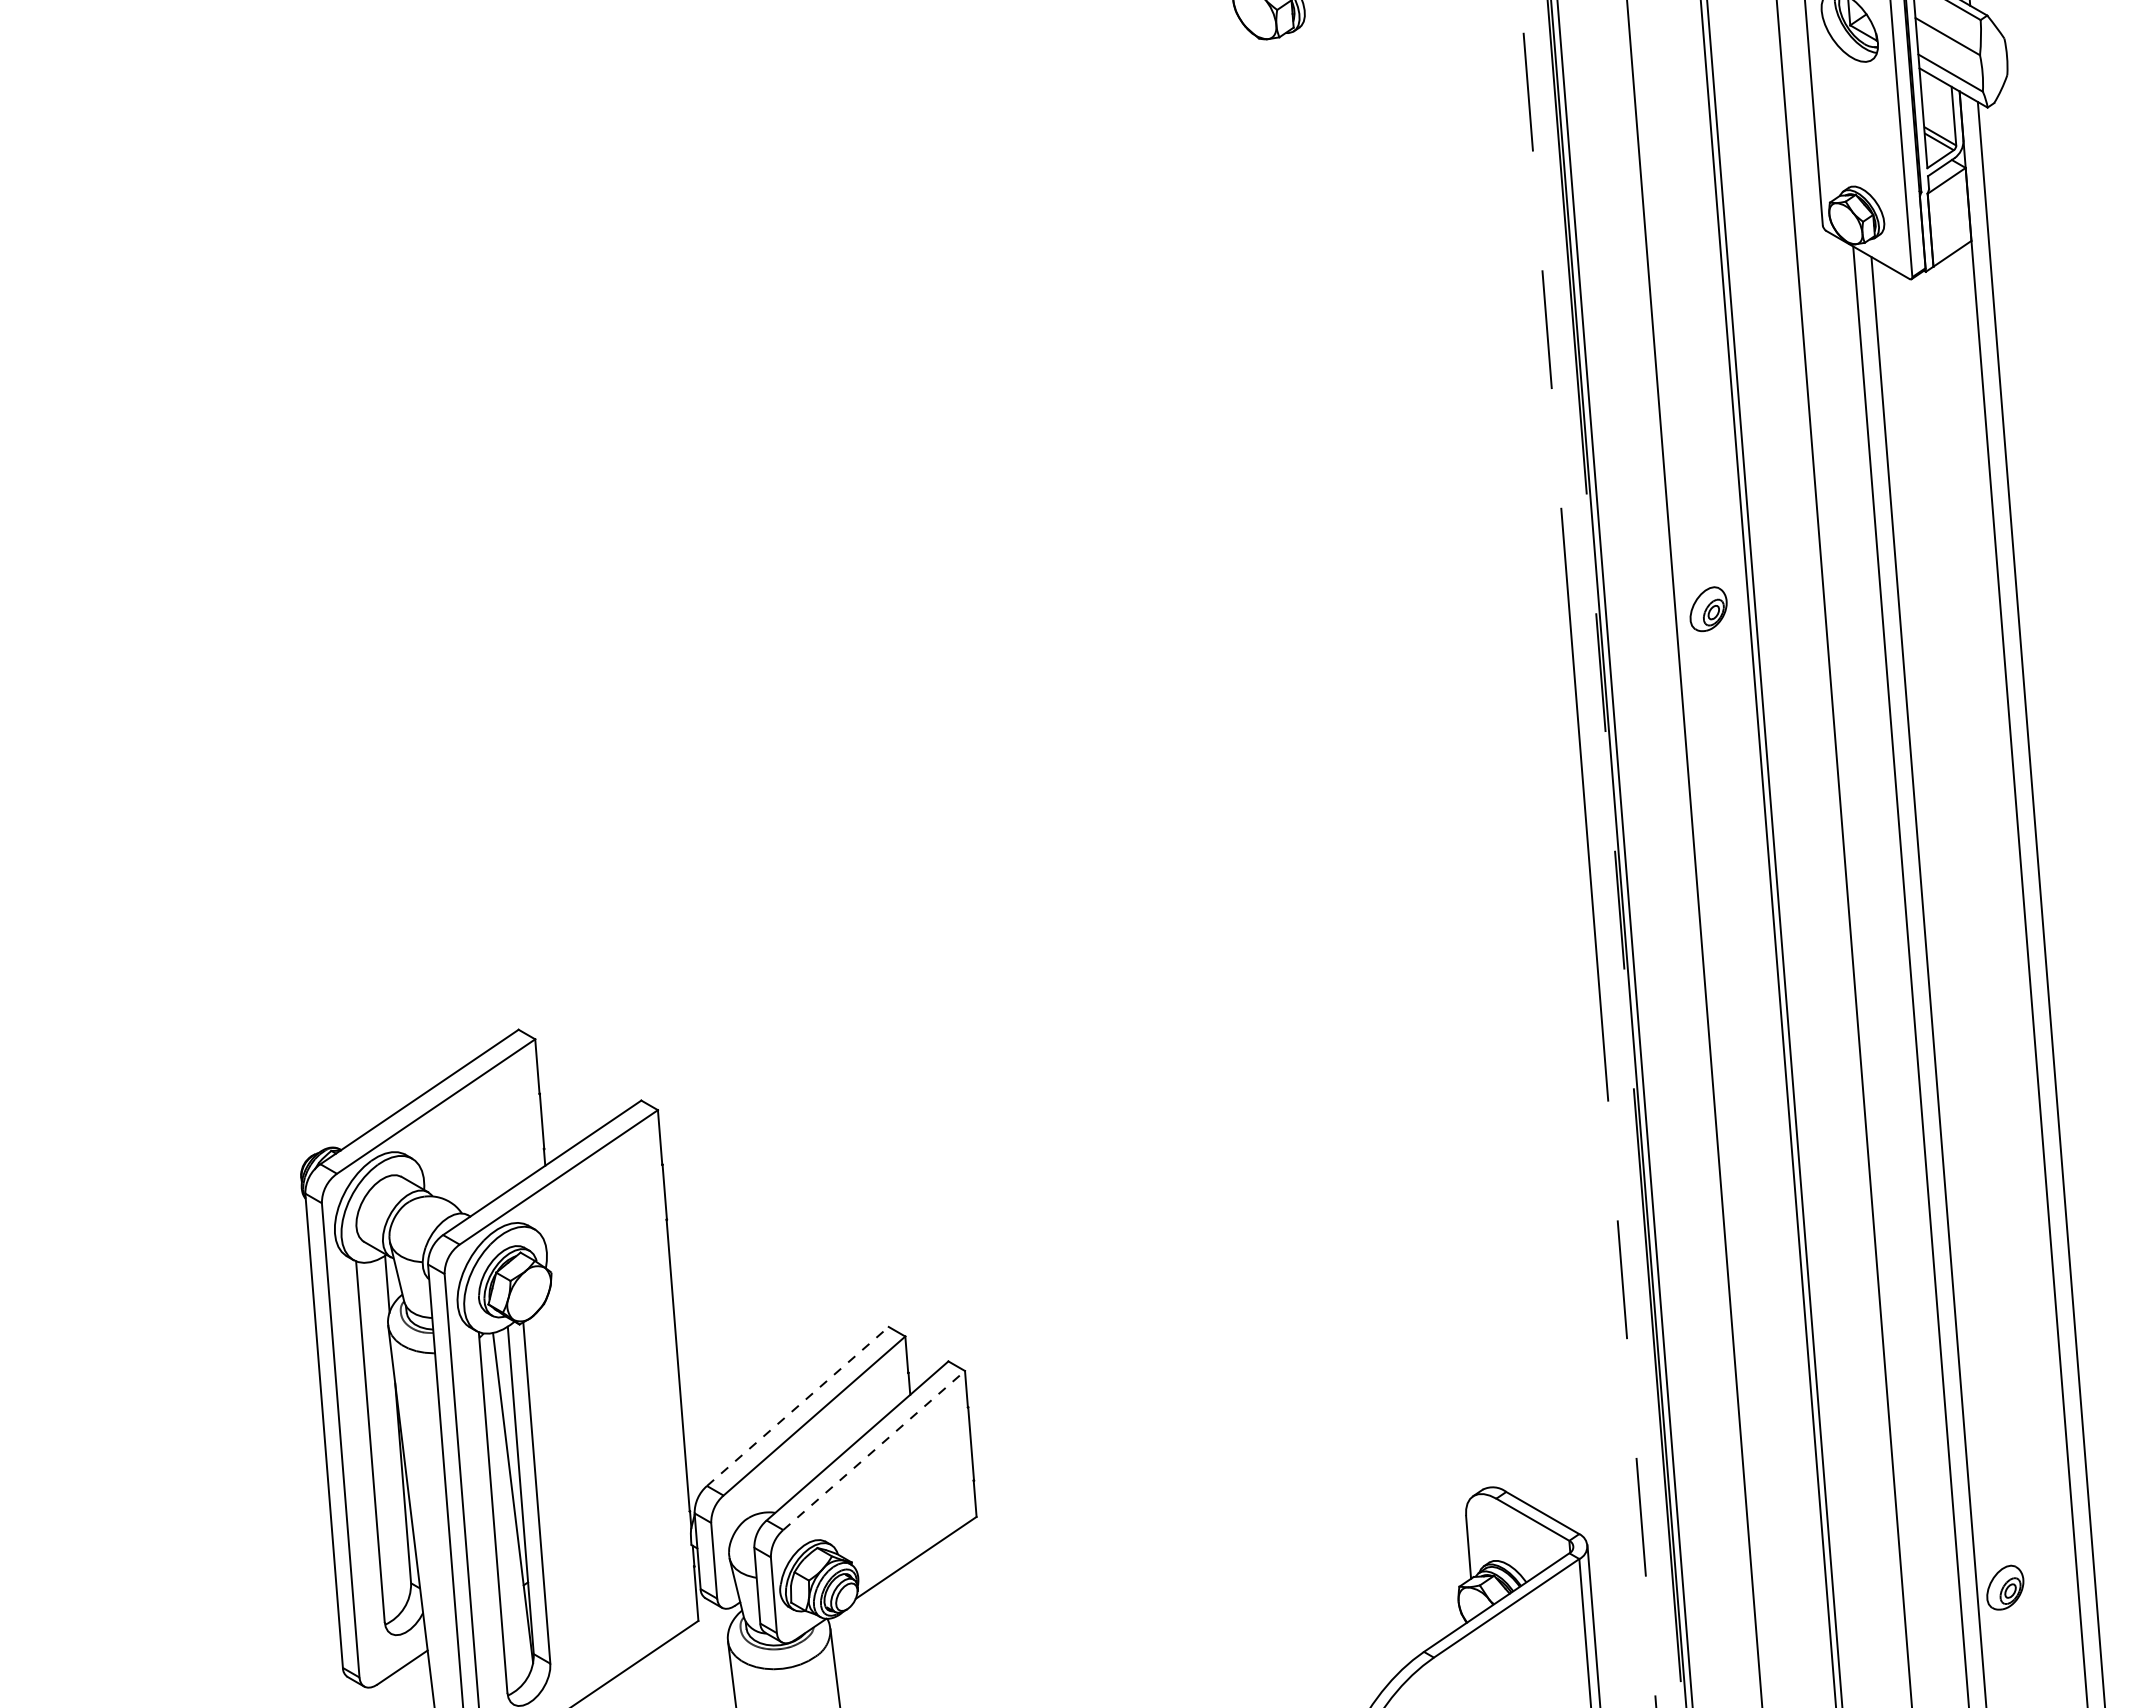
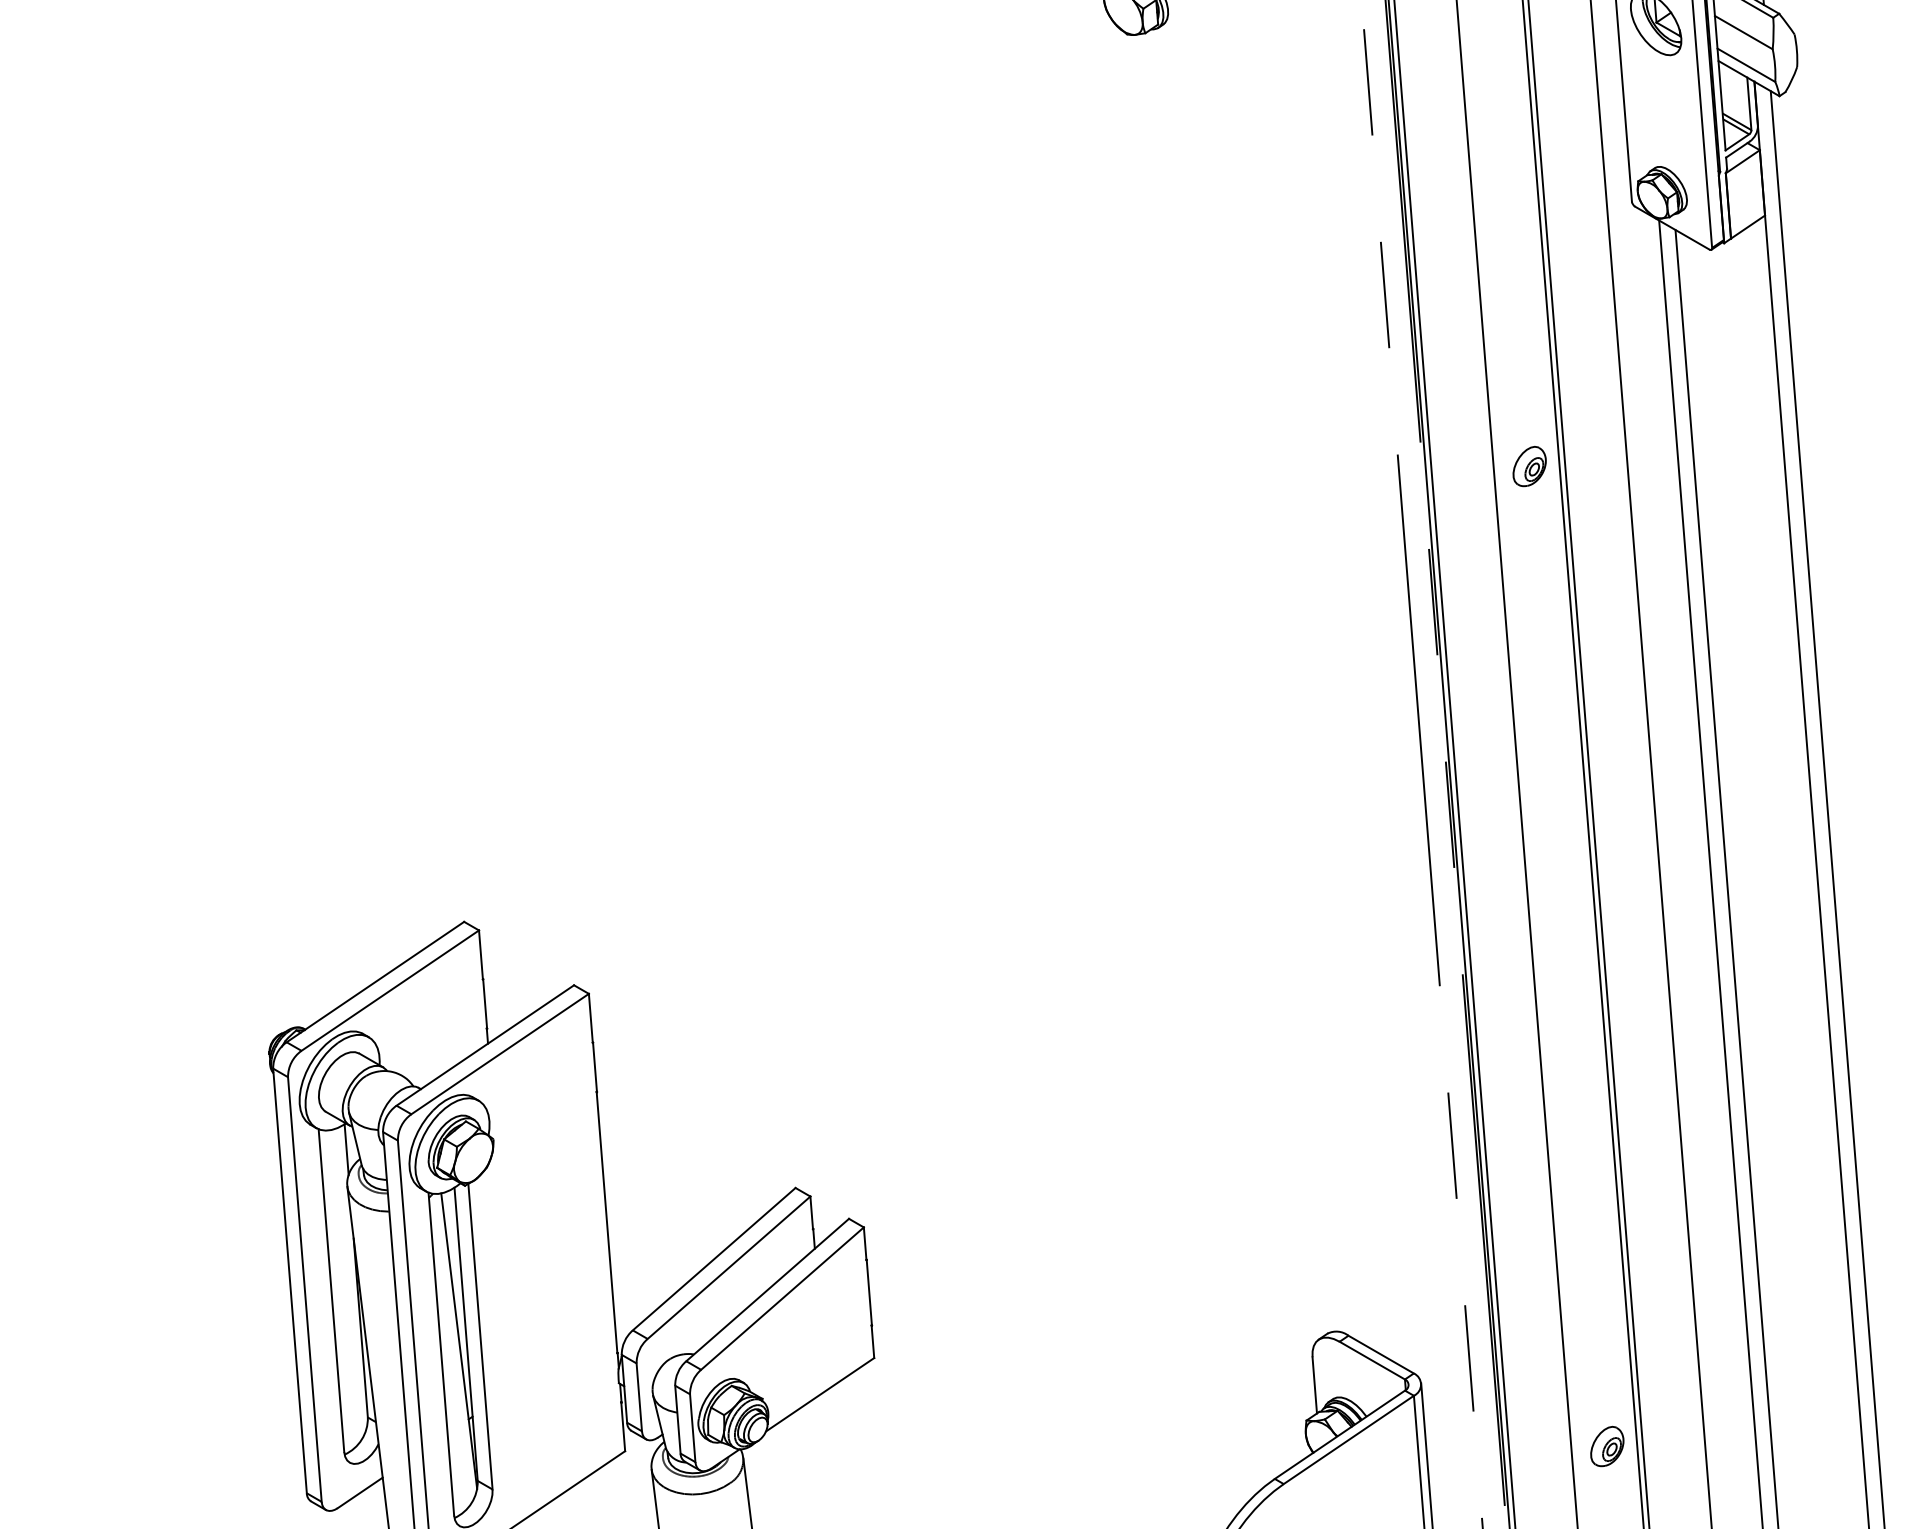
part: (1708, 609) -> (1529, 466), moved
line: (797, 1406) -> (713, 1259), dashed -> solid
line: (874, 1450) -> (782, 1298), dashed -> solid
part: (2005, 1587) -> (1607, 1446), moved

